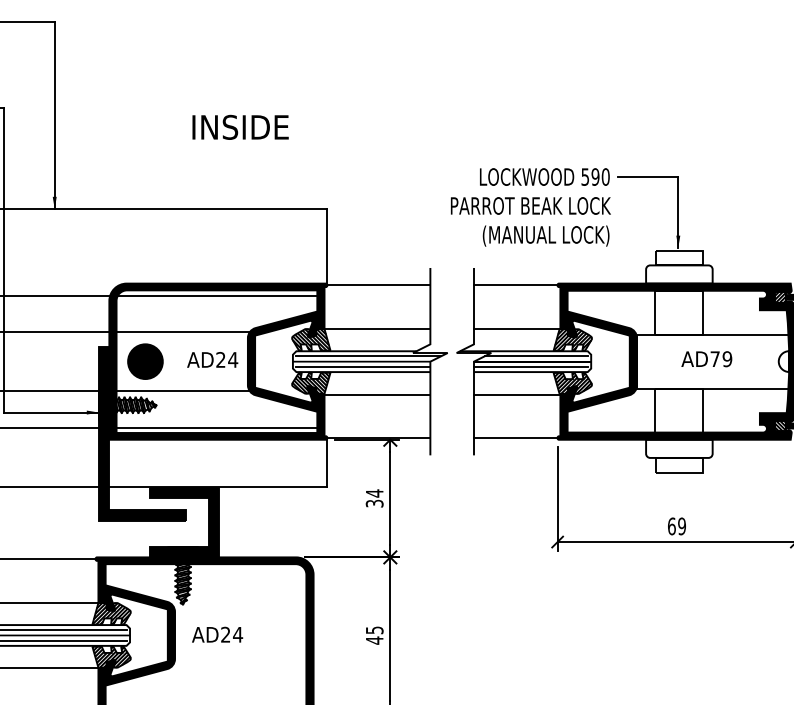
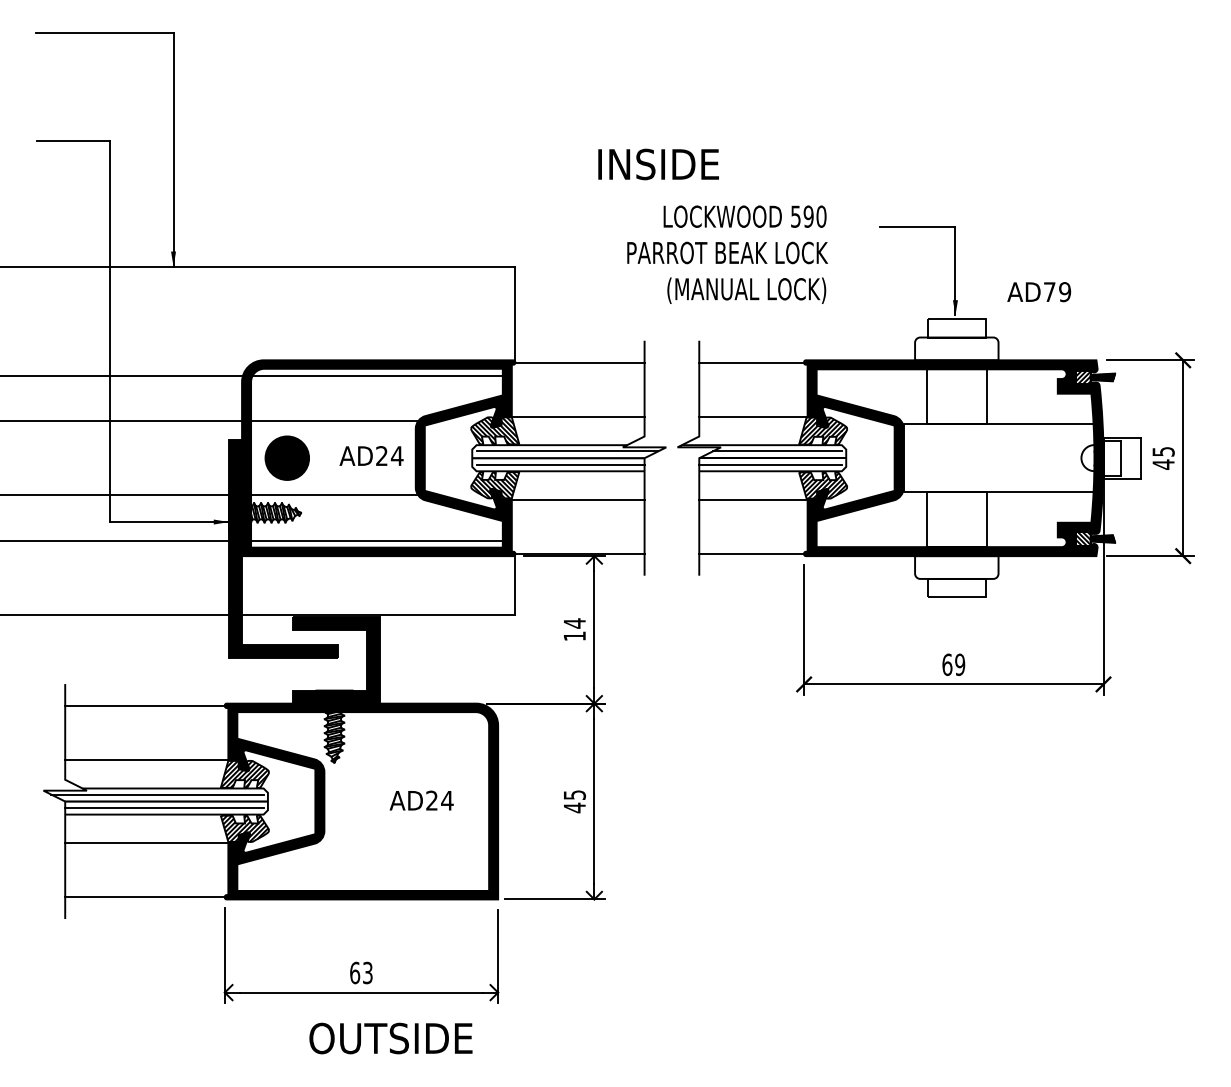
text: (240, 127) -> (658, 164), moved
text: (530, 207) -> (727, 254), moved
text: (707, 359) -> (1039, 292), moved
text: (374, 503) -> (574, 636), 34 -> 14
text: (217, 634) -> (421, 800), moved

